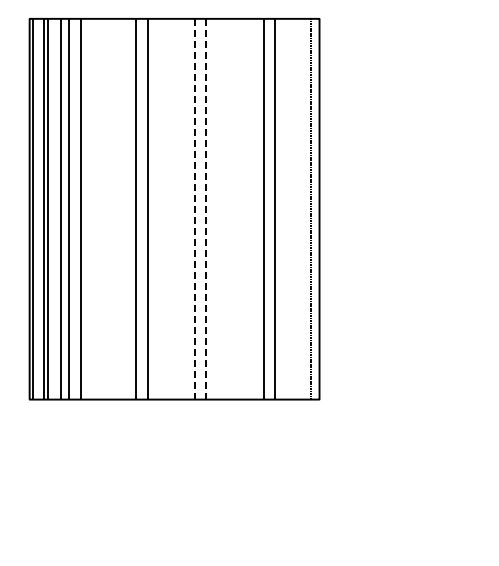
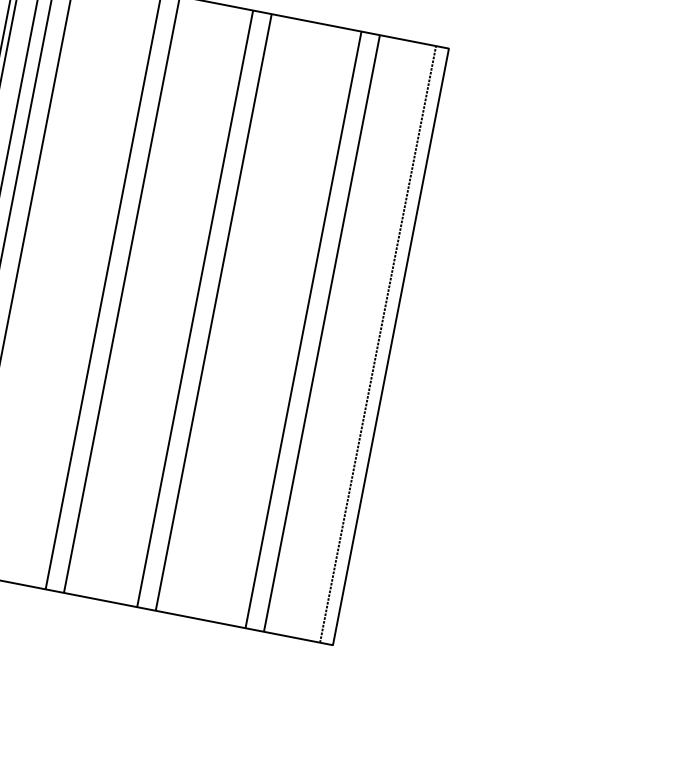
line: (194, 208) -> (195, 307), dashed -> solid
line: (206, 208) -> (214, 311), dashed -> solid

